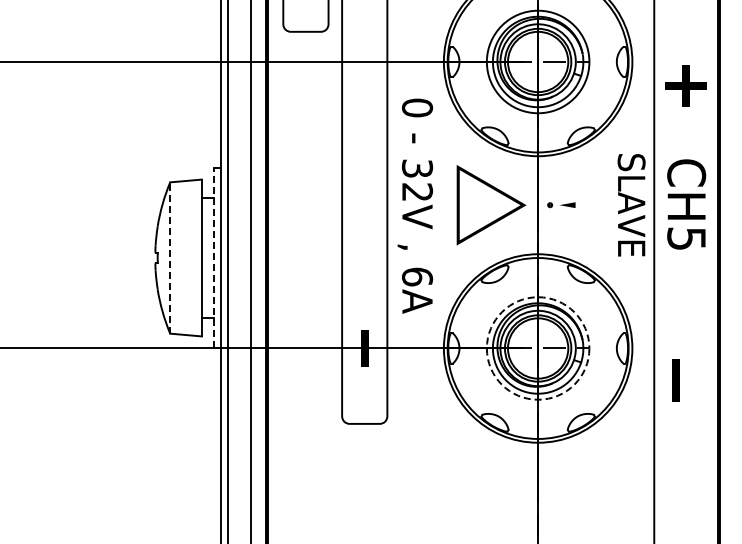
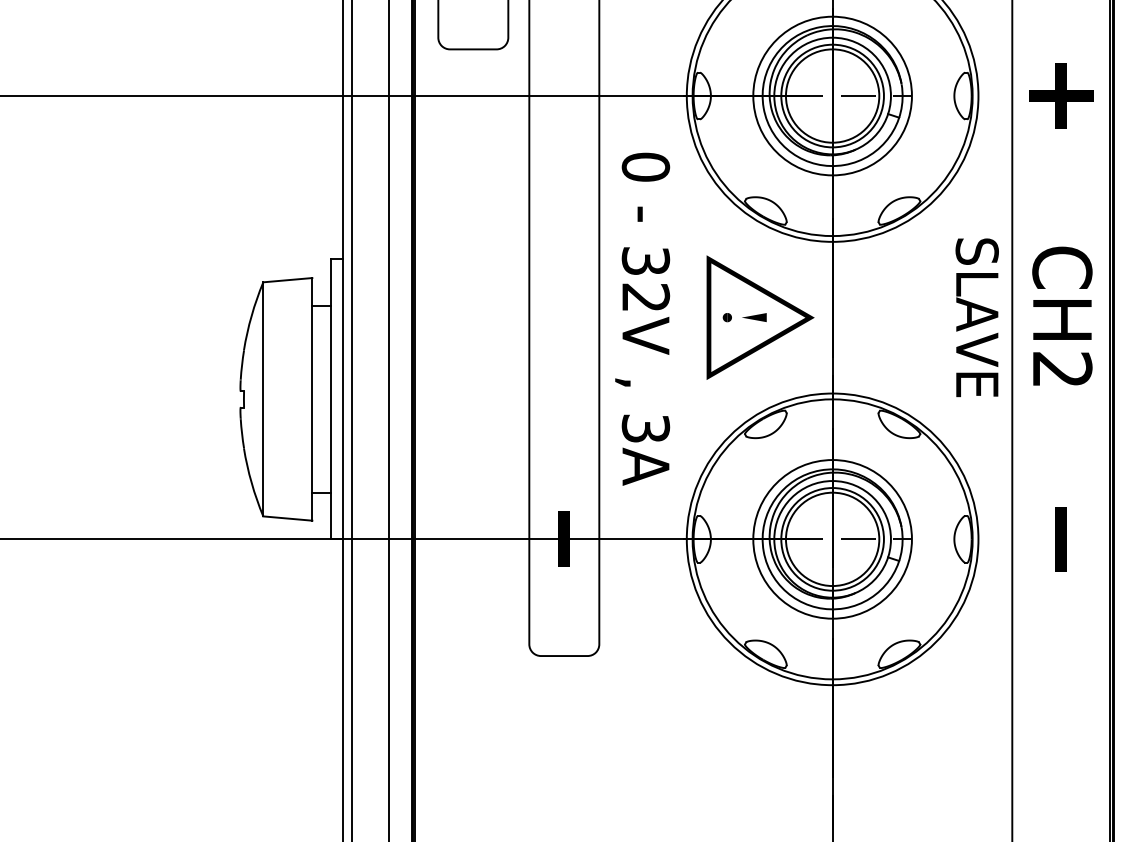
part: (685, 85) -> (1060, 95), moved
part: (561, 205) -> (744, 318), moved
text: (686, 238) -> (1062, 369), CH5 -> CH2
line: (213, 257) -> (330, 398), dashed -> solid
line: (170, 258) -> (263, 400), dashed -> solid
text: (417, 276) -> (645, 427), 6A -> 3A
circle: (537, 348) -> (831, 539), dashed -> solid
line: (675, 380) -> (1060, 539), moved

